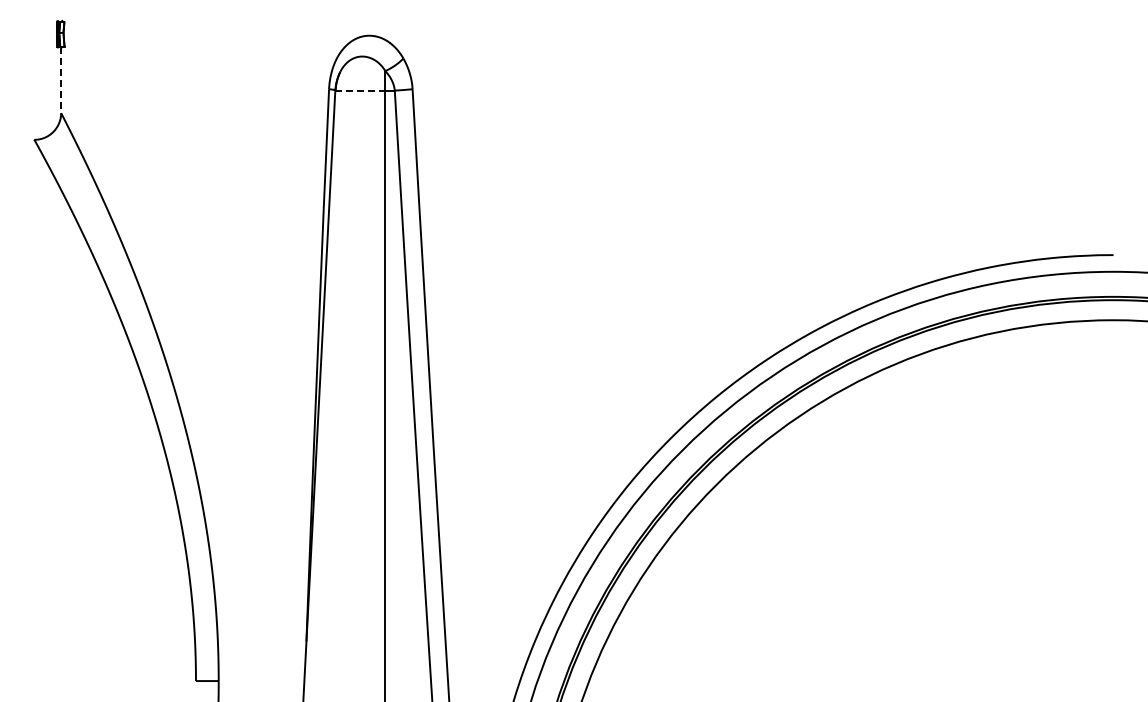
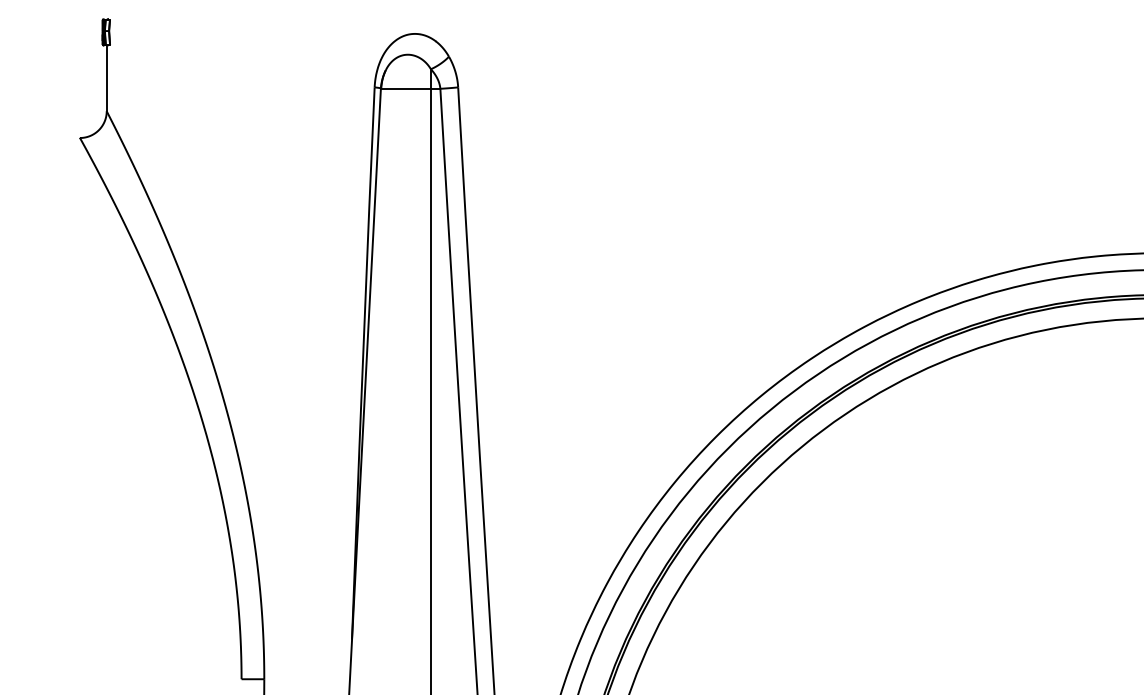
line: (61, 80) -> (107, 78), dashed -> solid
line: (360, 90) -> (406, 88), dashed -> solid

